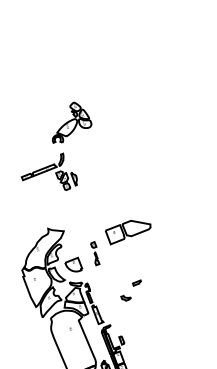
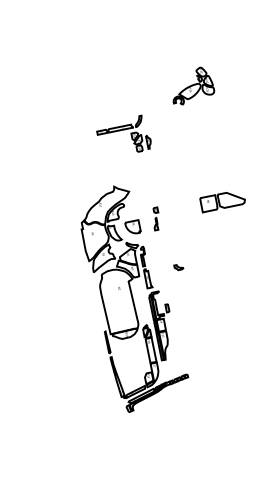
part: (69, 121) -> (193, 85), moved
part: (128, 231) -> (222, 202), moved
part: (136, 282) -> (191, 254), removed

